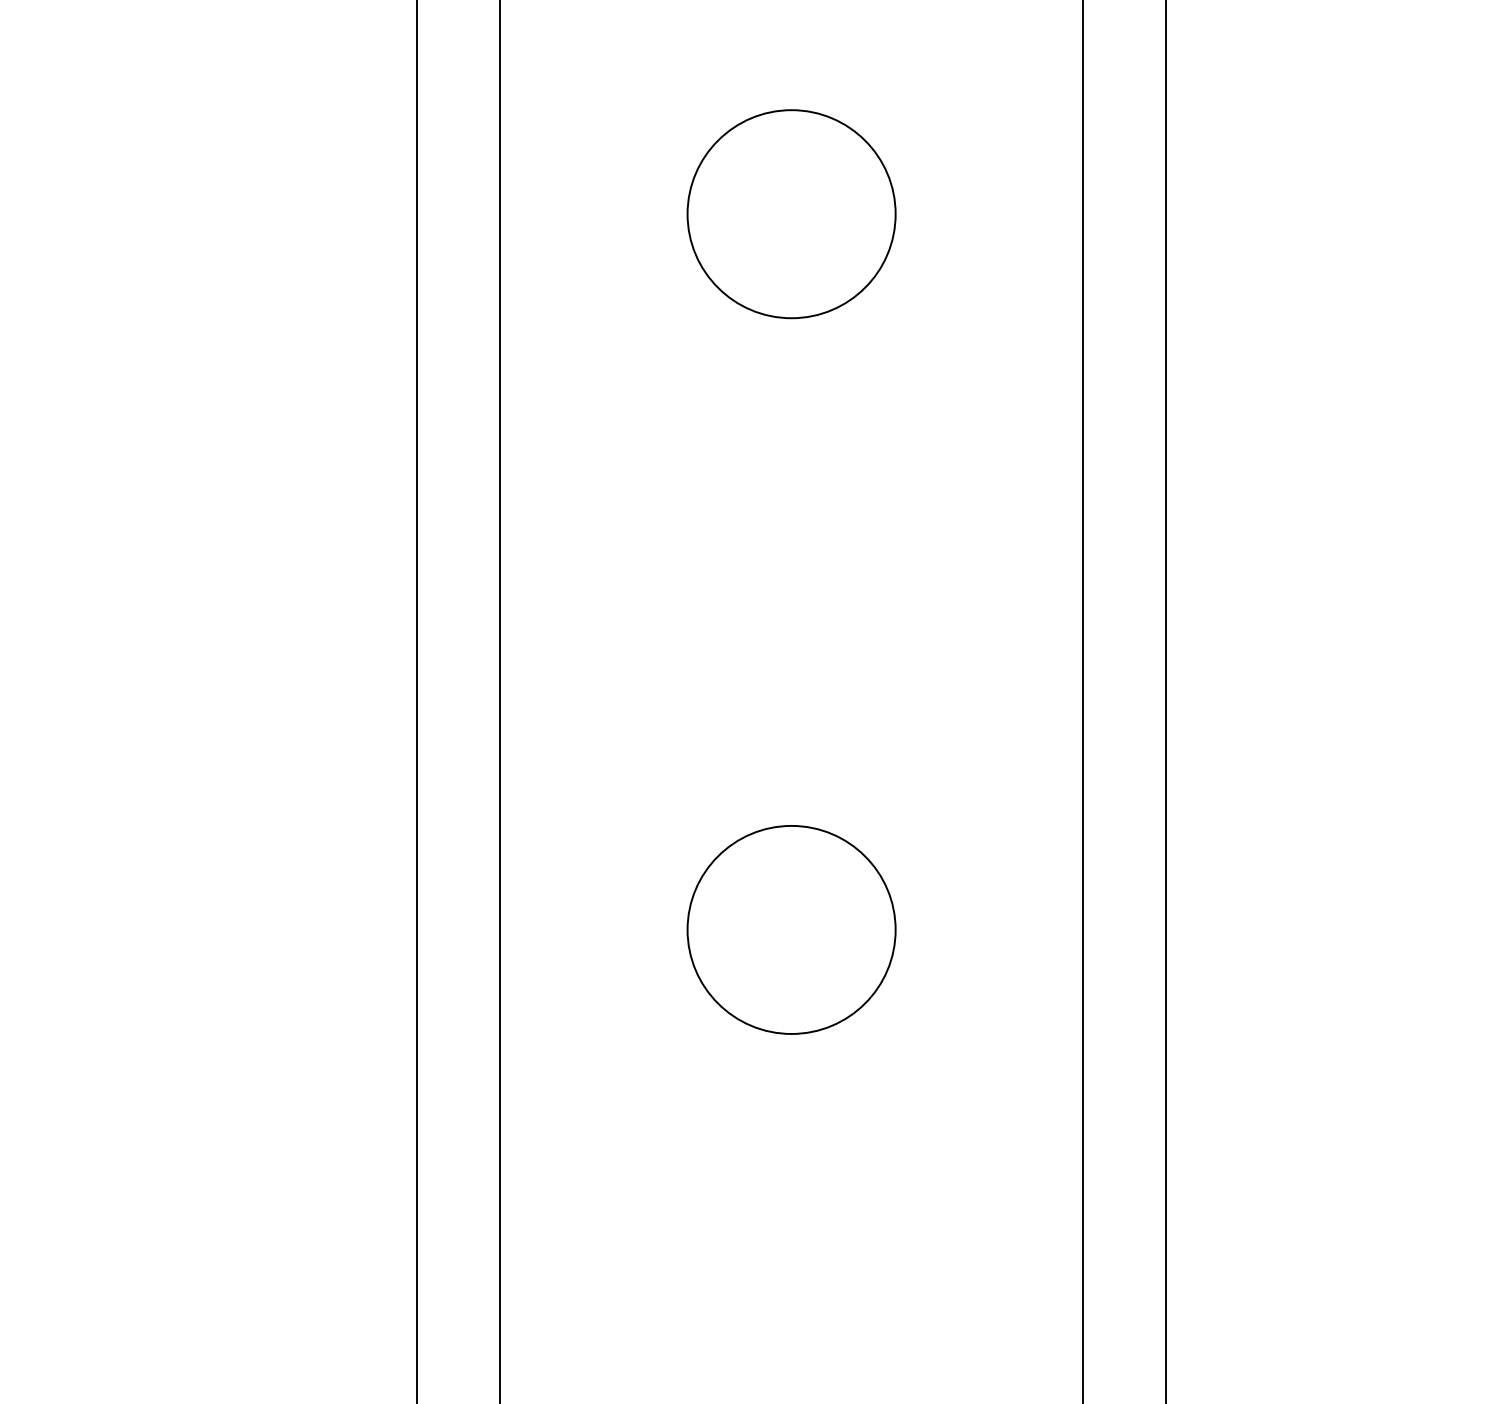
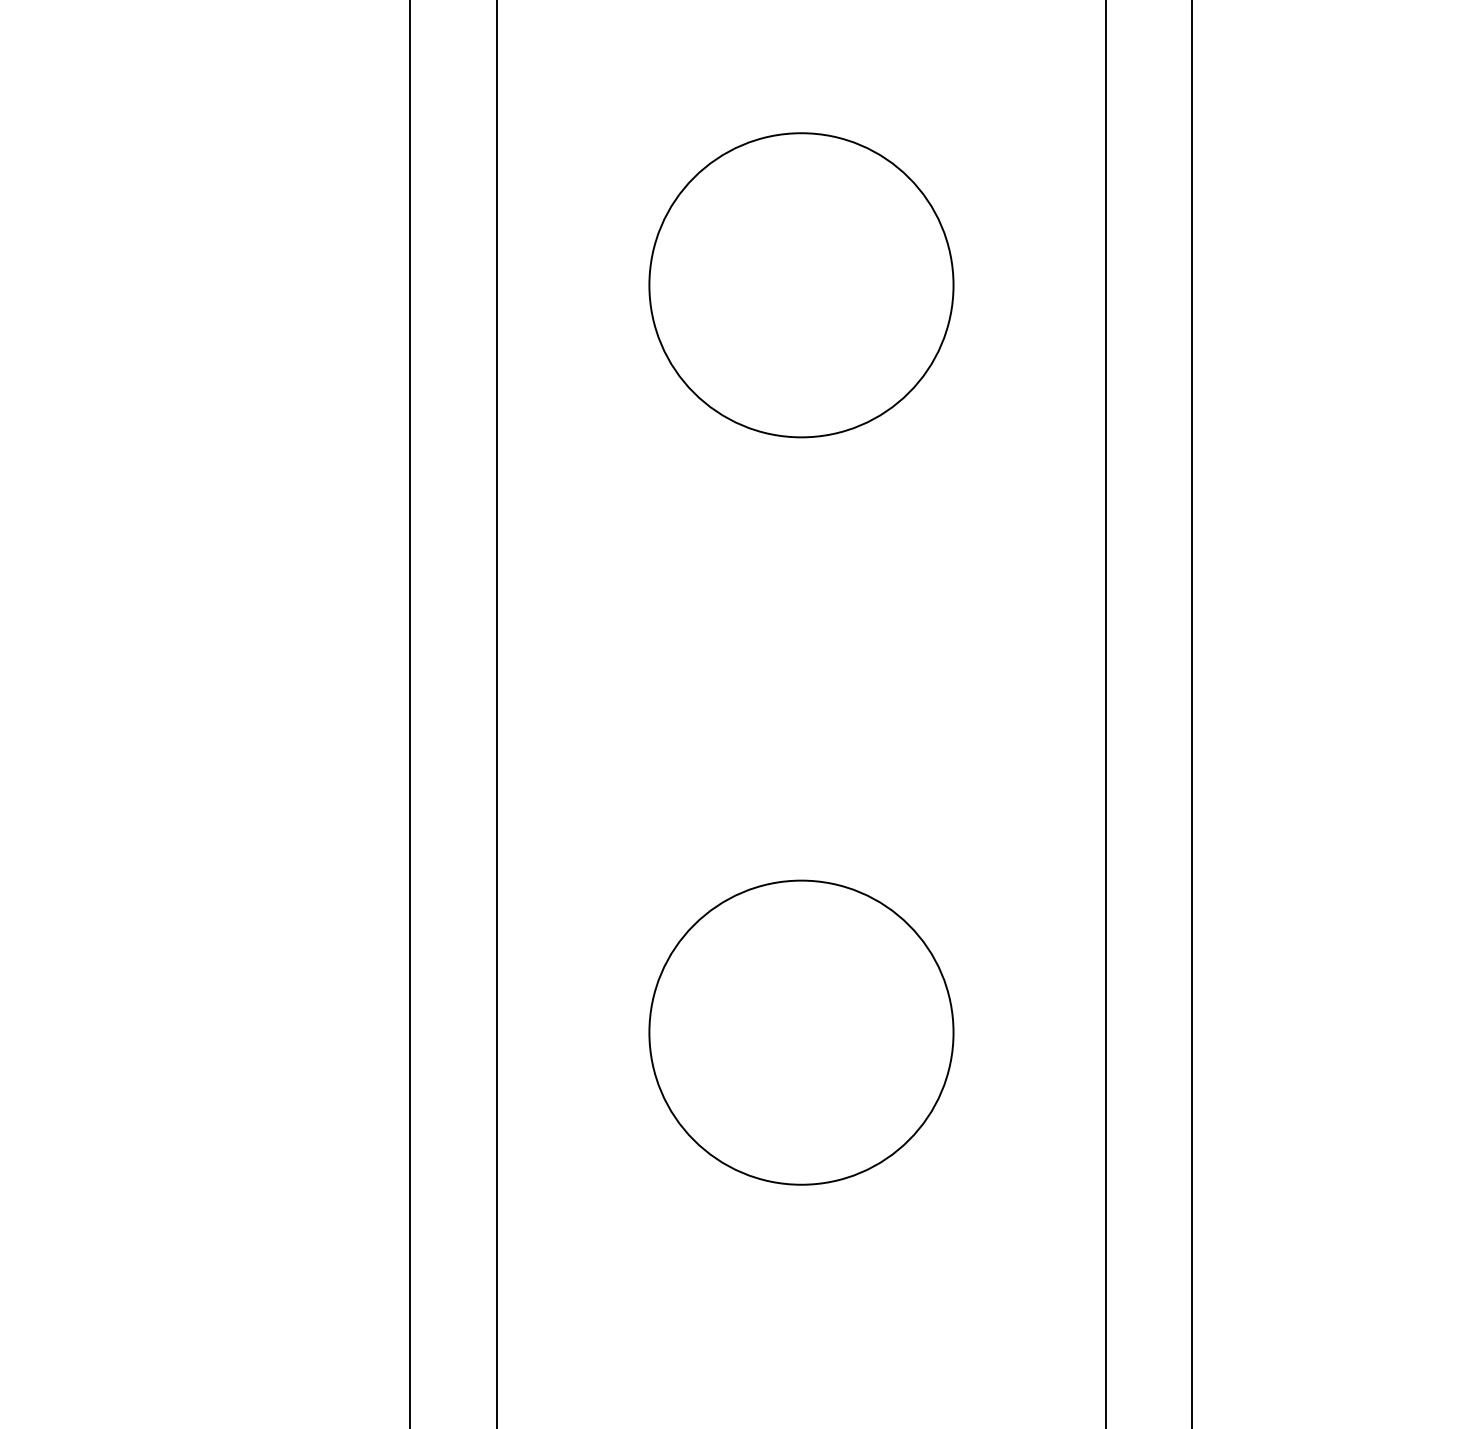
circle: (791, 214) -> (801, 285), size x1.4
circle: (791, 929) -> (801, 1032), size x1.4

